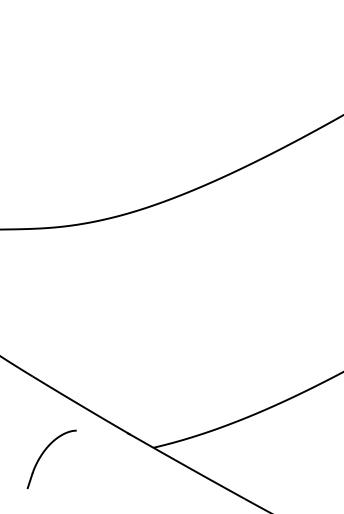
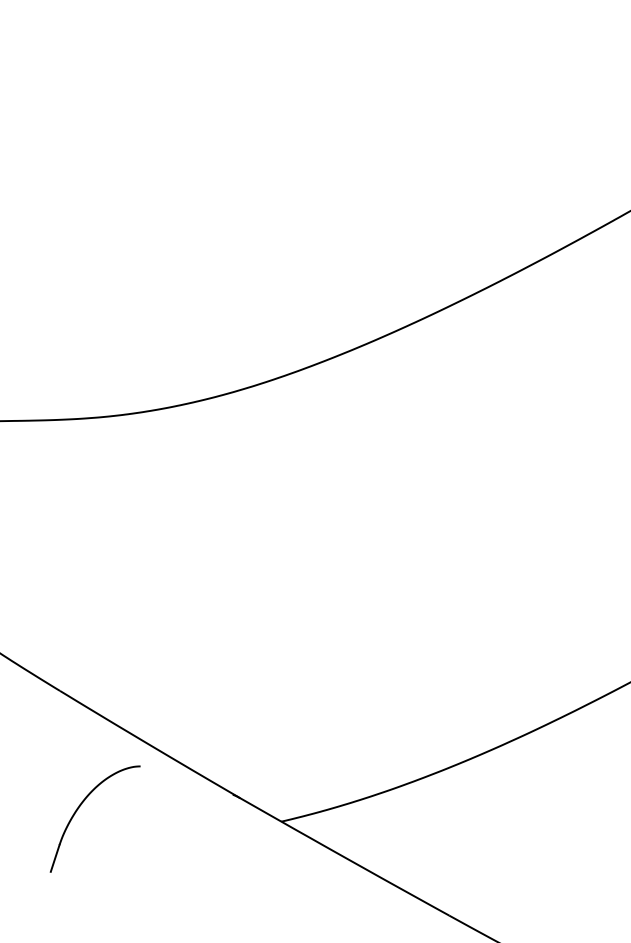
part: (43, 454) -> (79, 810), moved

